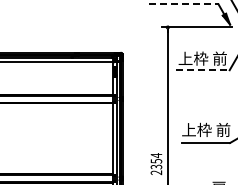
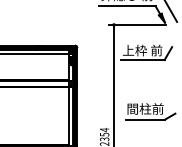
line: (183, 4) -> (126, 6), dashed -> solid
line: (202, 70) -> (142, 60), dashed -> solid
text: (206, 129) -> (145, 108), 上枠 前 -> 間柱前

